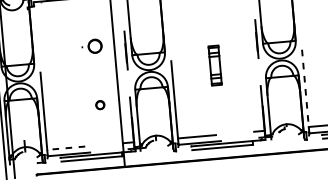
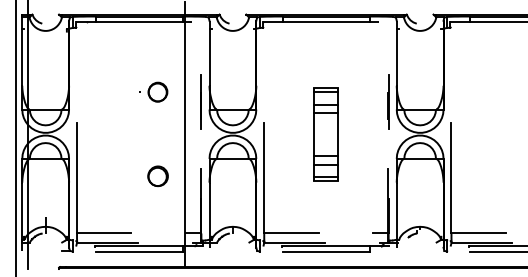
part: (214, 65) -> (325, 134), size x1.67
line: (305, 88) -> (451, 178), dashed -> solid
part: (99, 105) -> (157, 176), size x1.67
line: (65, 148) -> (103, 233), dashed -> solid

